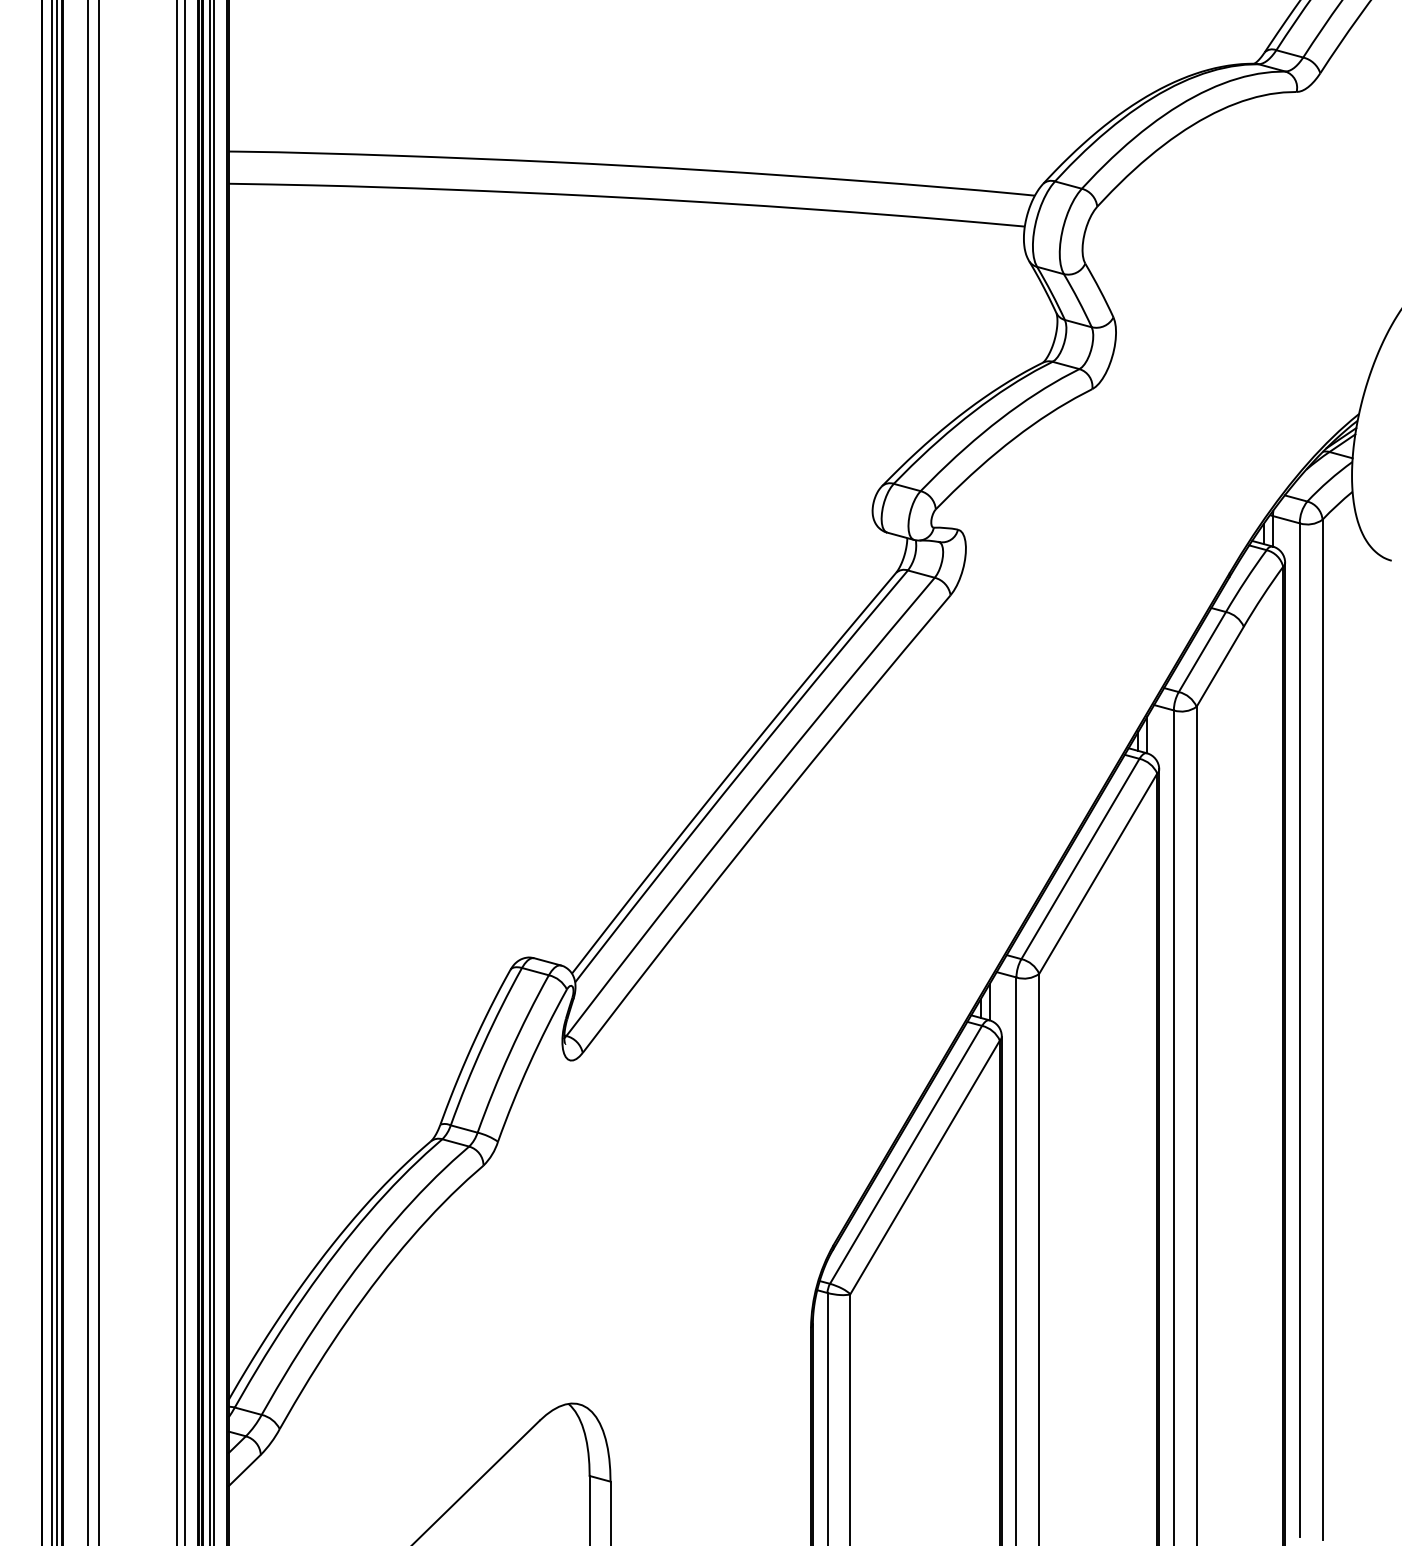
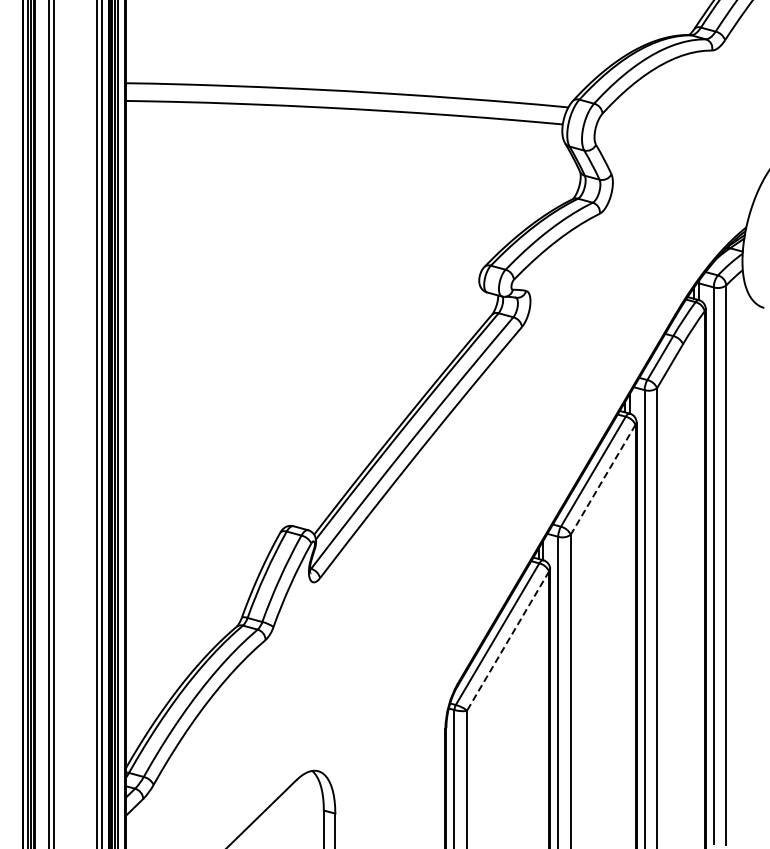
line: (1098, 873) -> (603, 479), solid -> dashed
line: (925, 1168) -> (508, 641), solid -> dashed

